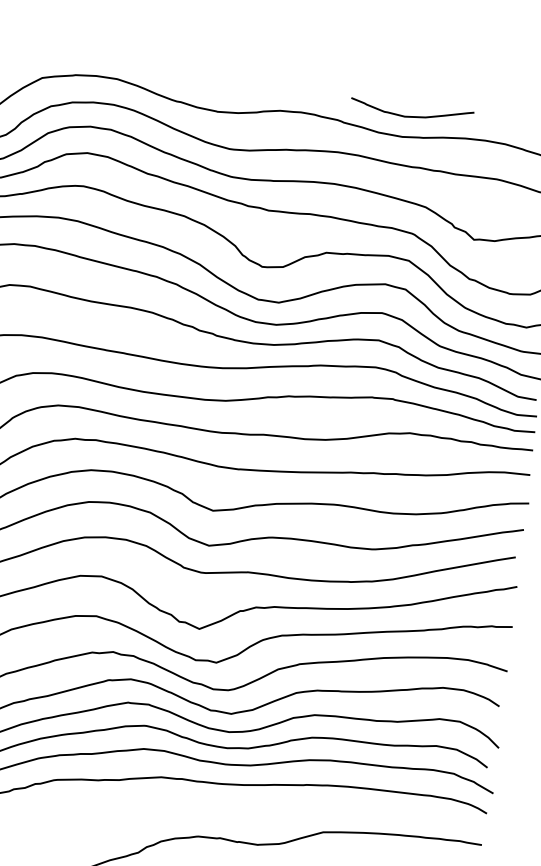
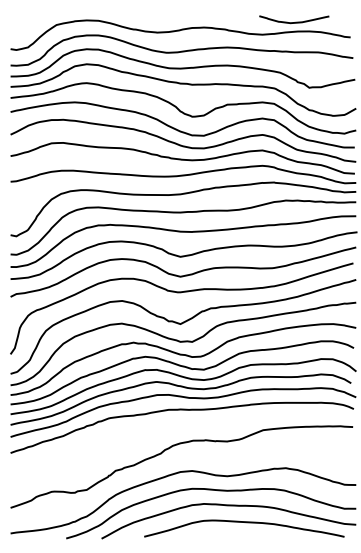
curve: (413, 114) -> (295, 21), moved

